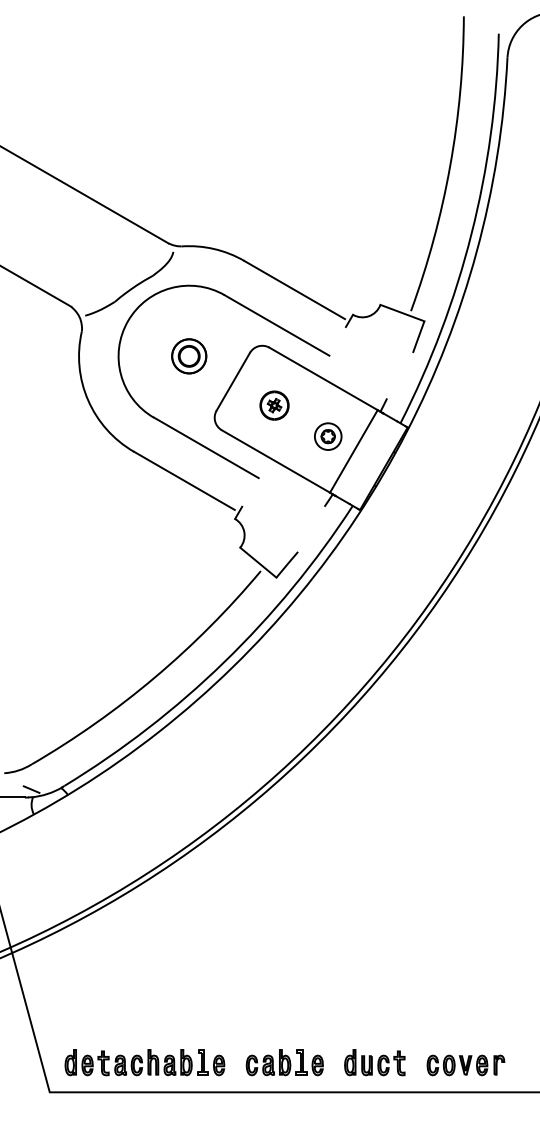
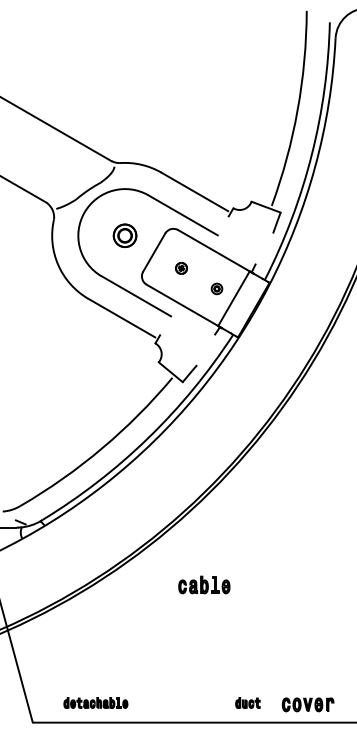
part: (274, 405) -> (181, 268), size x0.6
part: (327, 436) -> (216, 288), size x0.6
part: (144, 1061) -> (95, 702), size x0.6
part: (285, 1061) -> (204, 584), moved
part: (374, 1061) -> (247, 702), size x0.6

